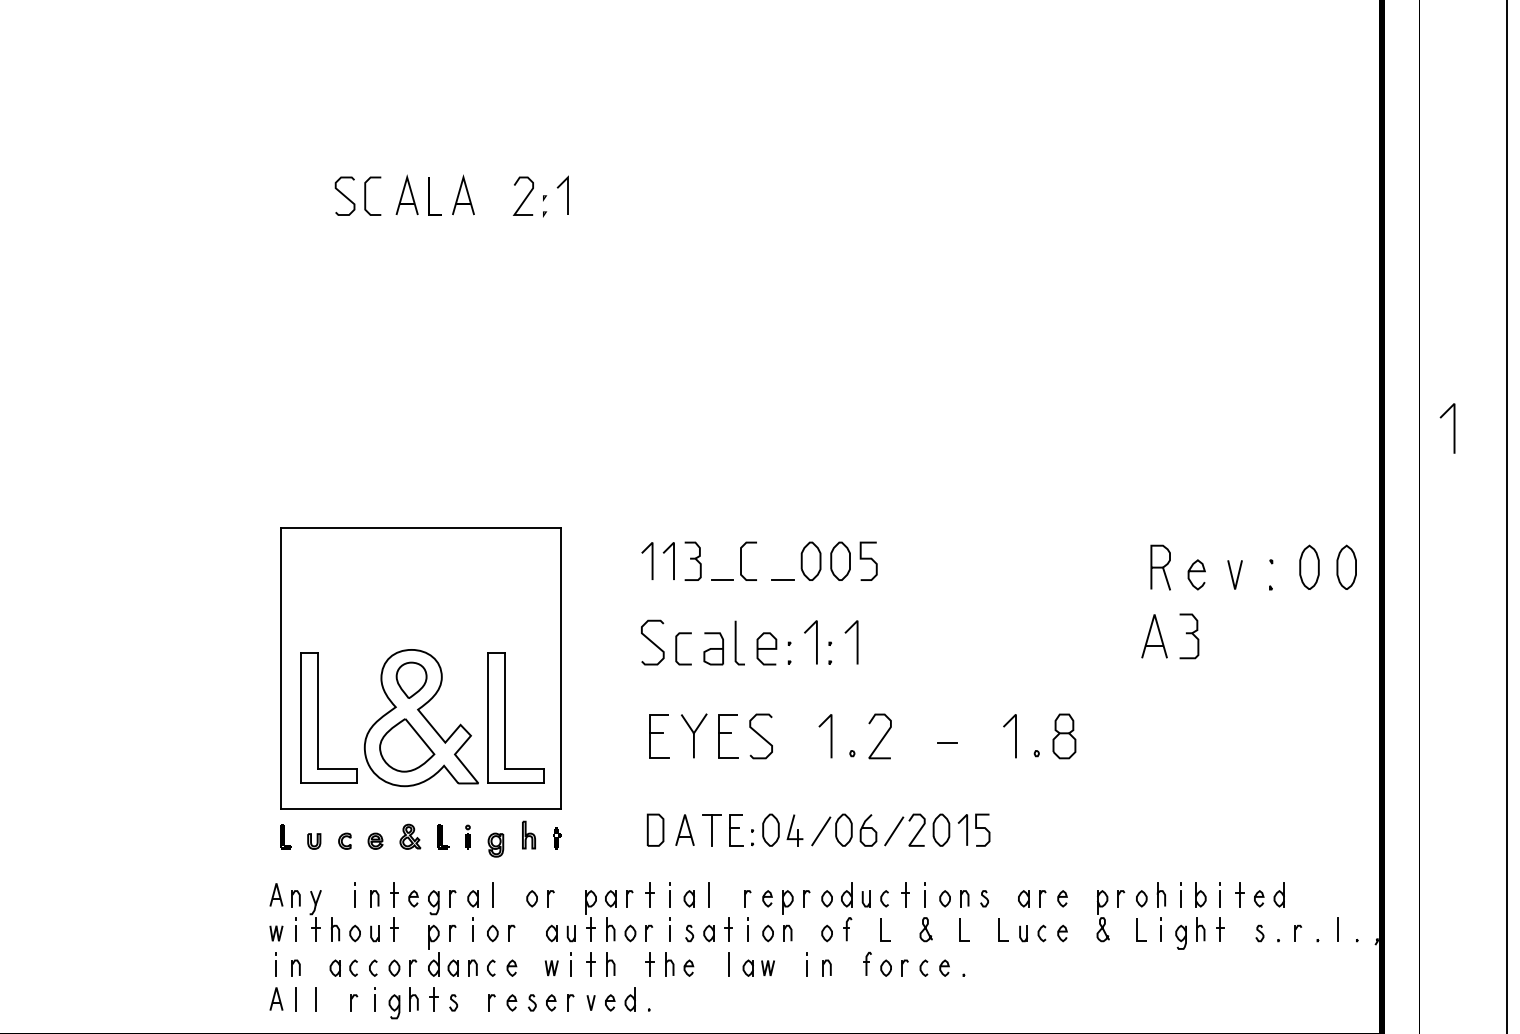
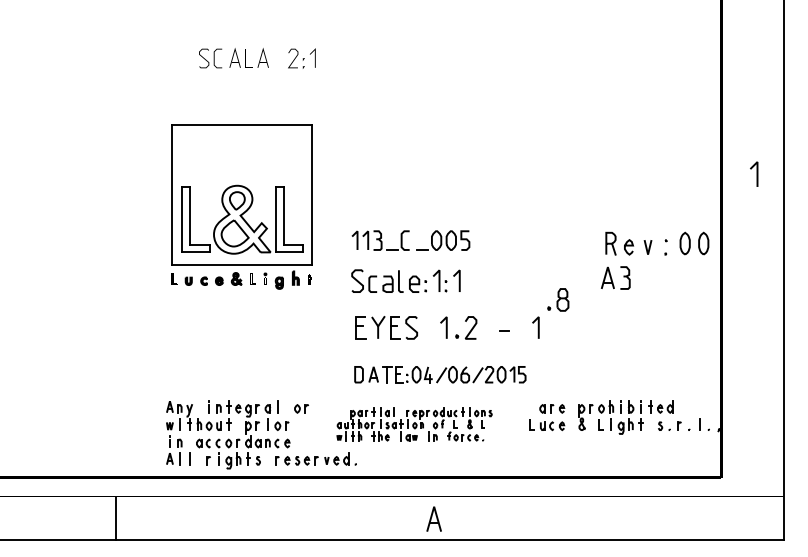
part: (419, 691) -> (241, 206), moved
part: (1055, 735) -> (558, 299), moved
part: (766, 930) -> (414, 424), size x0.7

